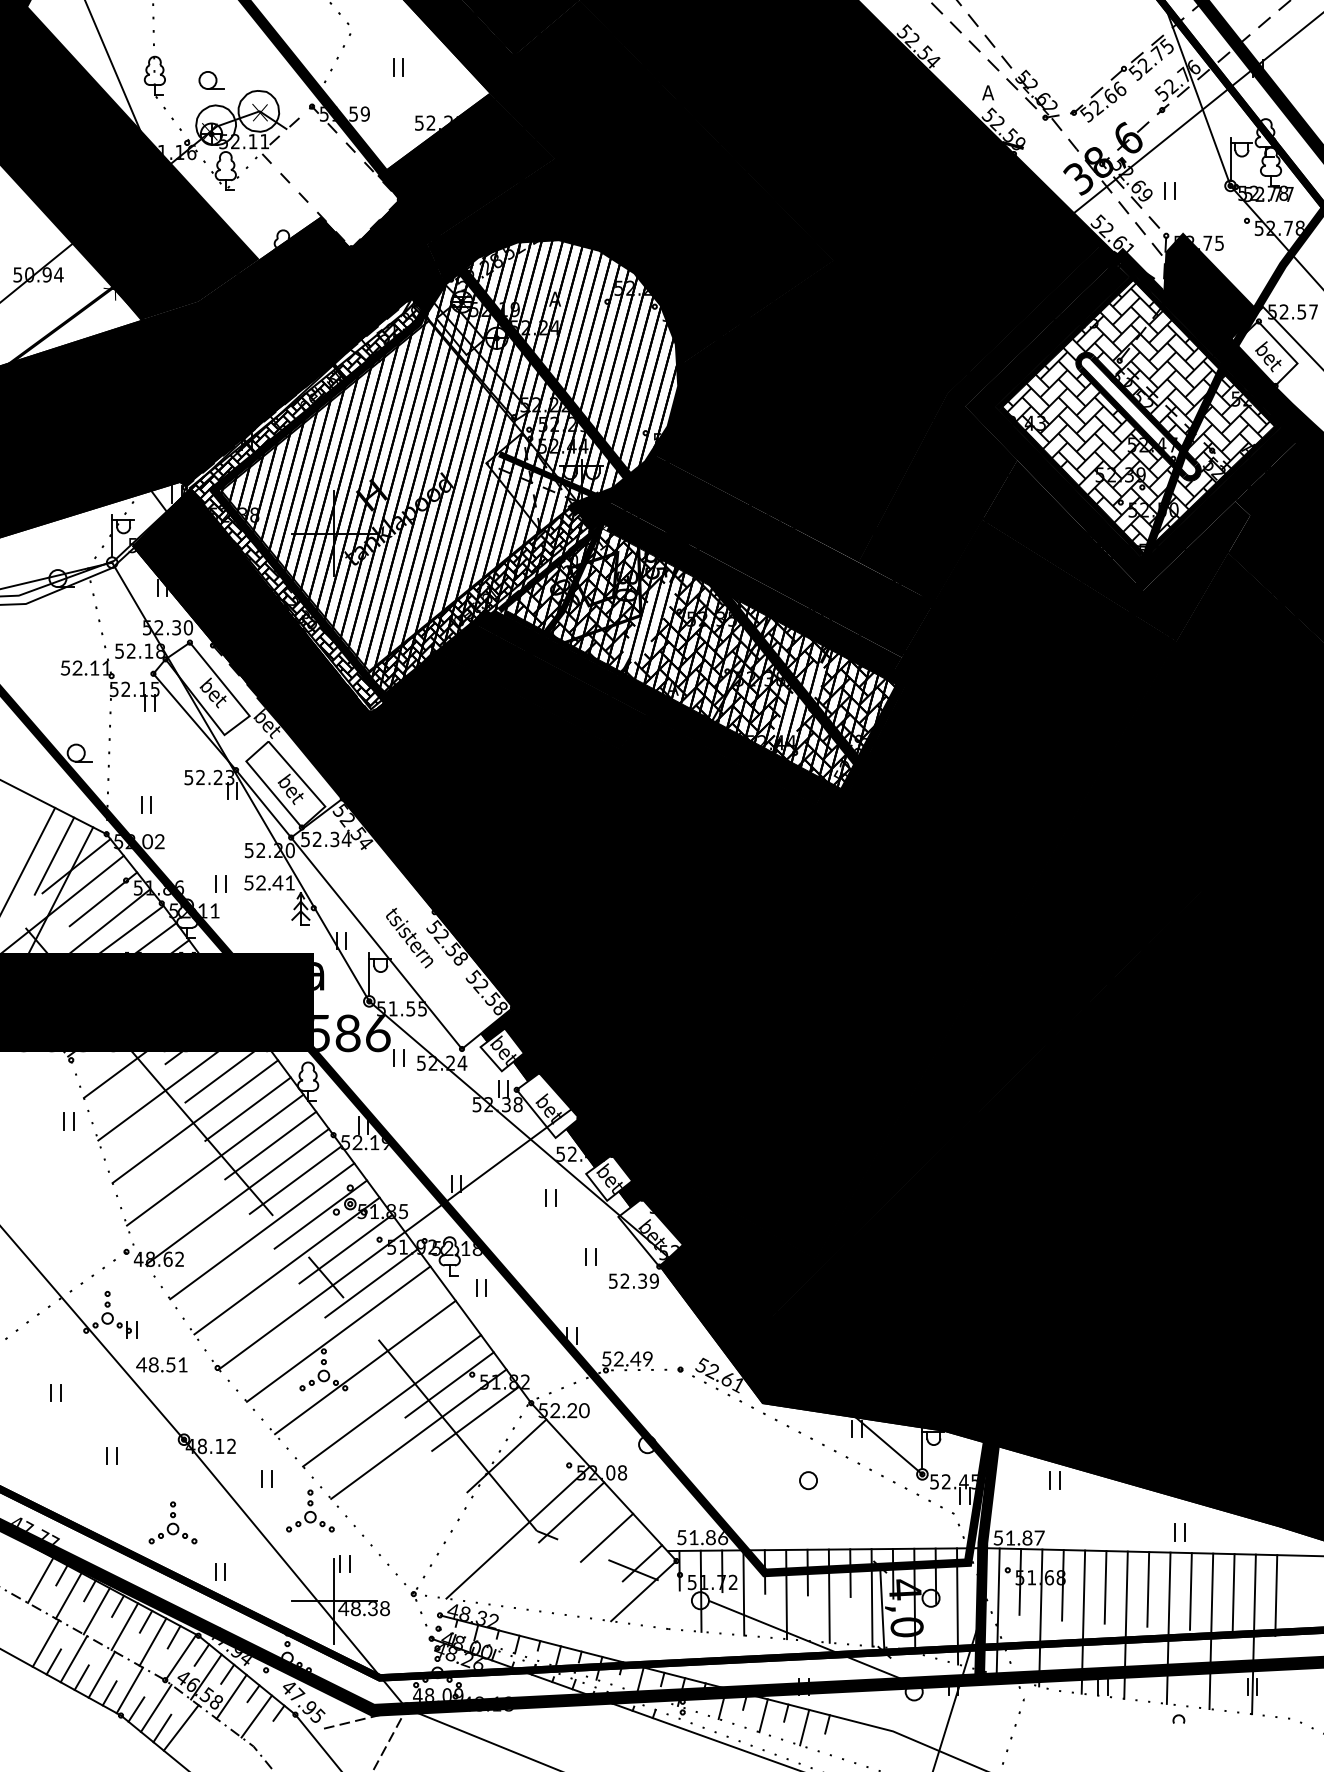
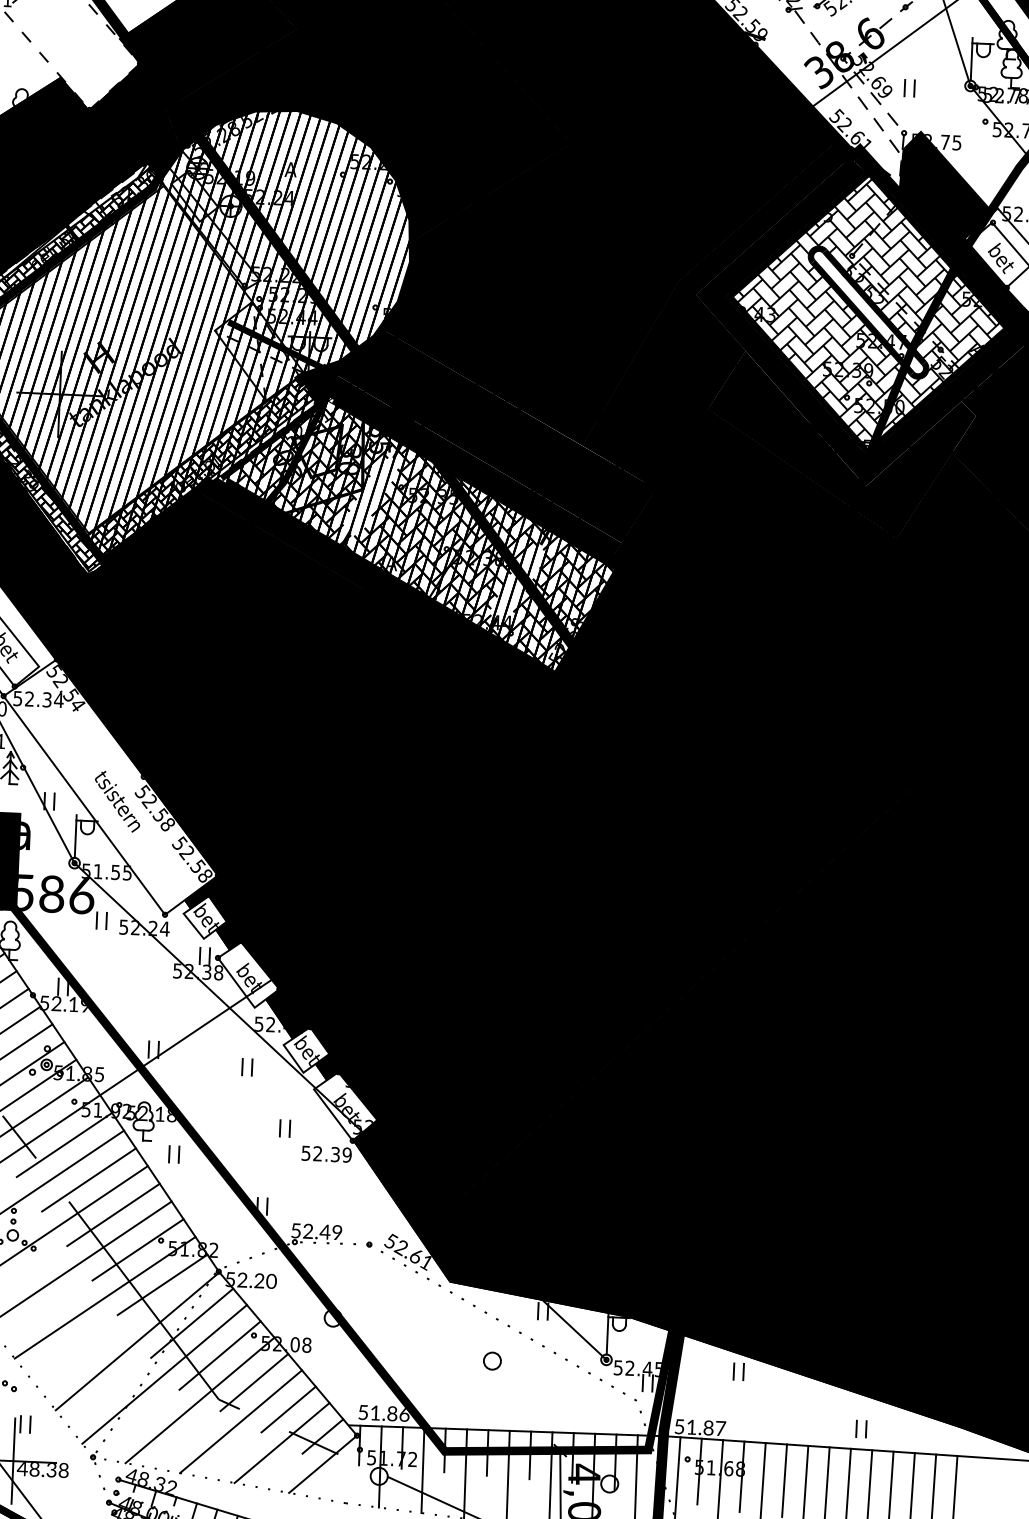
line: (397, 1316) -> (88, 1179), added
line: (423, 1351) -> (113, 1215), added
line: (452, 1475) -> (136, 1340), added
line: (536, 1486) -> (220, 1355), added
line: (481, 1508) -> (164, 1374), added
line: (559, 1552) -> (240, 1422), added
line: (601, 1571) -> (281, 1442), added

